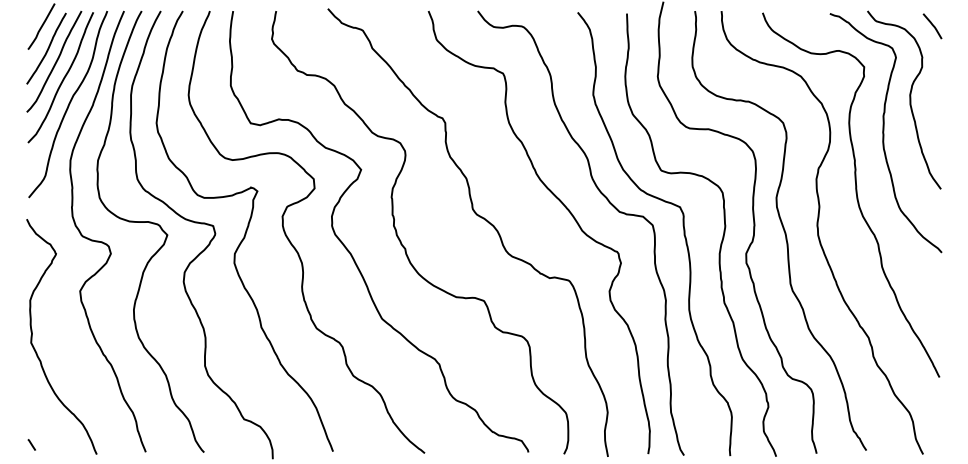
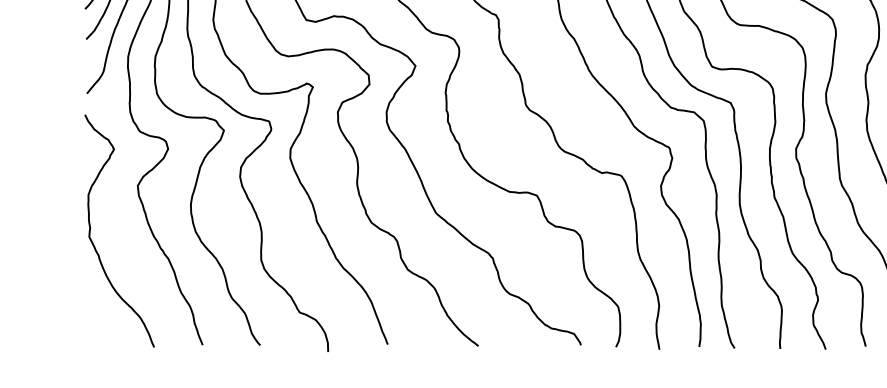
line: (31, 444) -> (89, 337), removed

